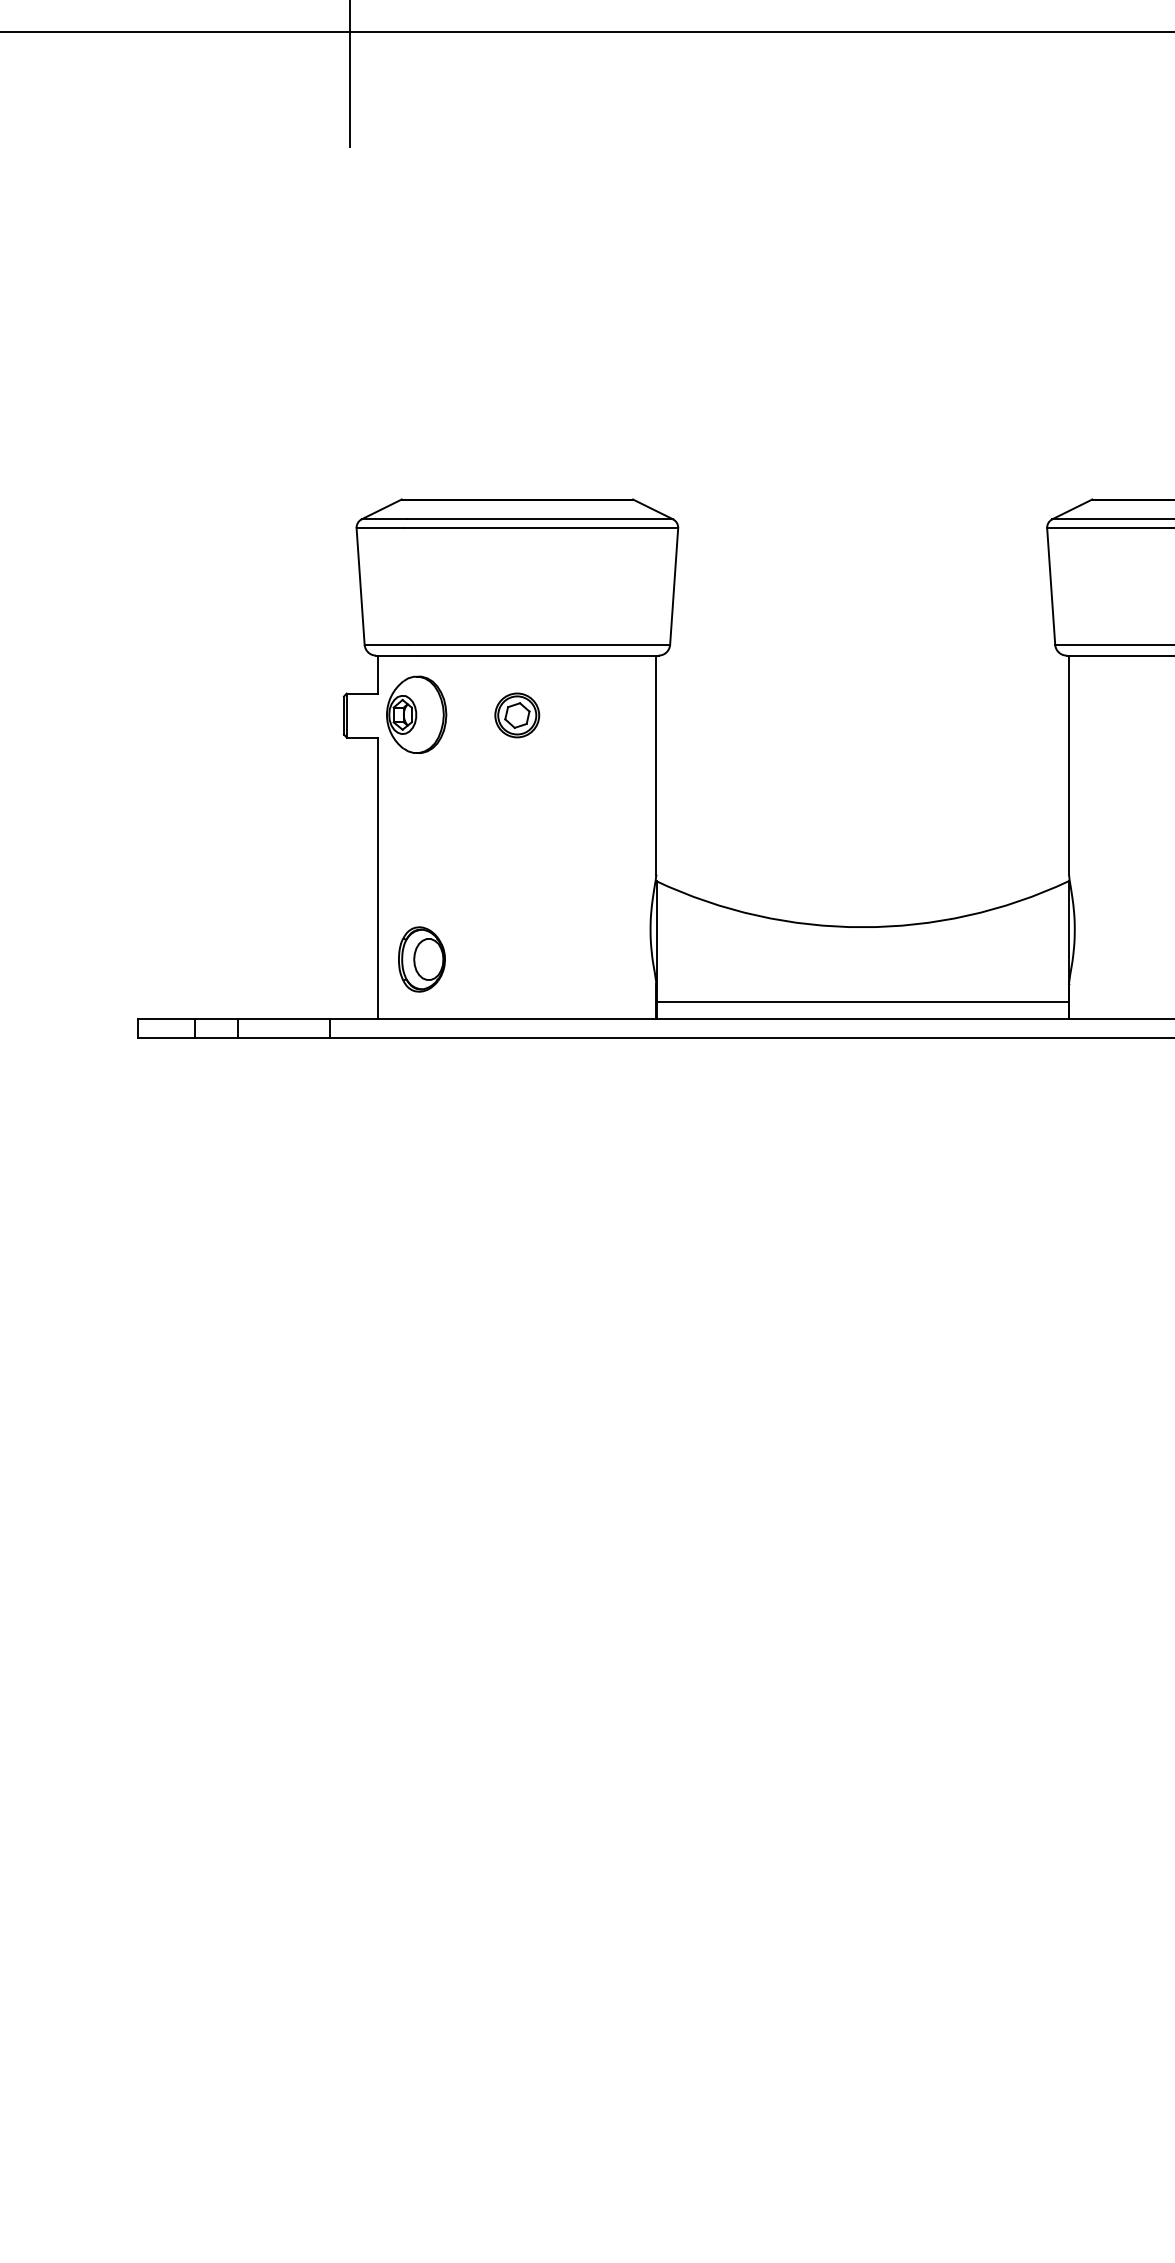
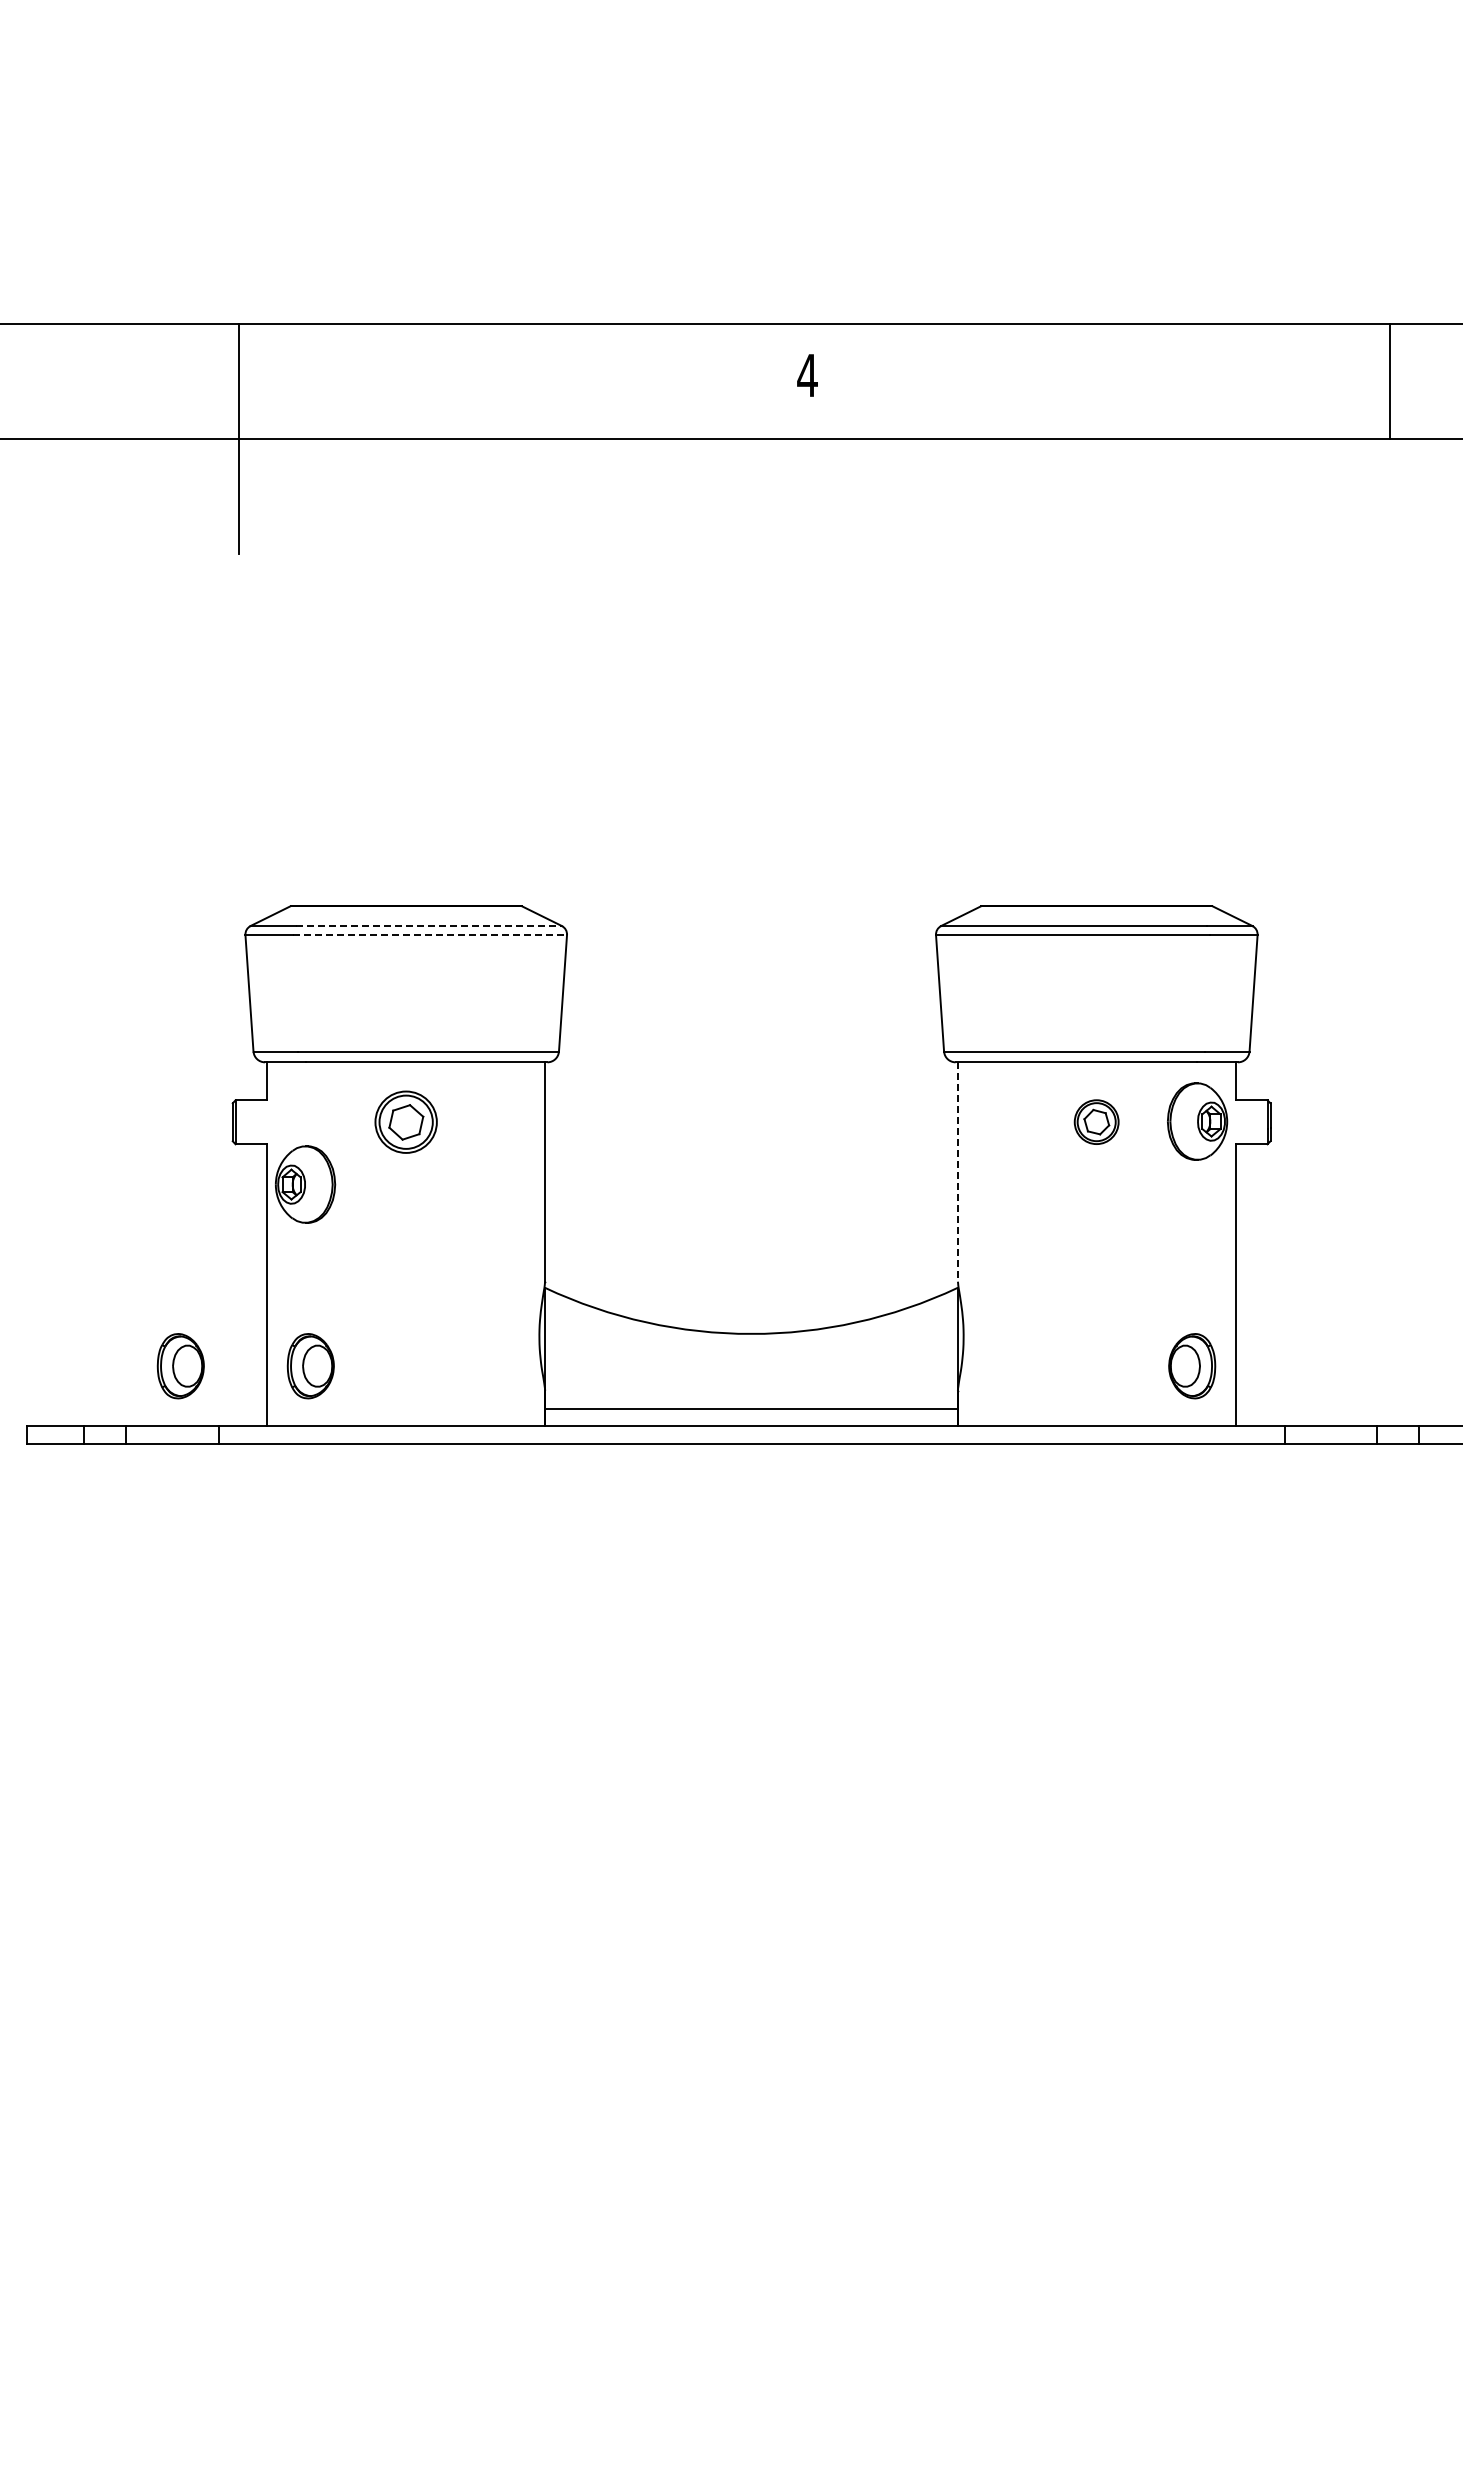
line: (540, 519) -> (429, 926), solid -> dashed
line: (541, 528) -> (430, 935), solid -> dashed
part: (416, 714) -> (305, 1184), moved
part: (516, 714) -> (405, 1121), size x1.4
line: (1068, 765) -> (957, 1172), solid -> dashed
part: (291, 959) -> (180, 1366), added

